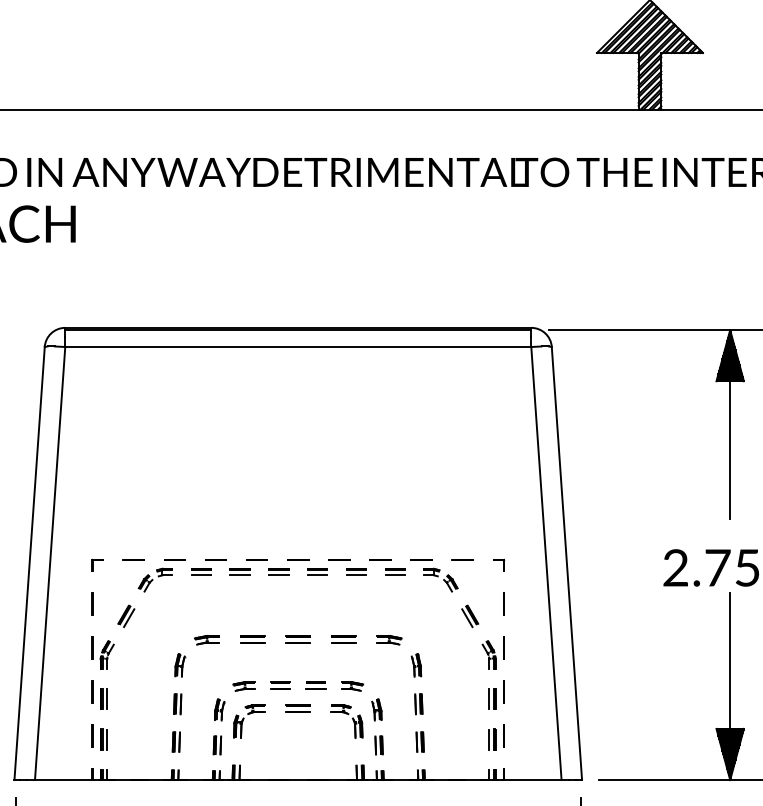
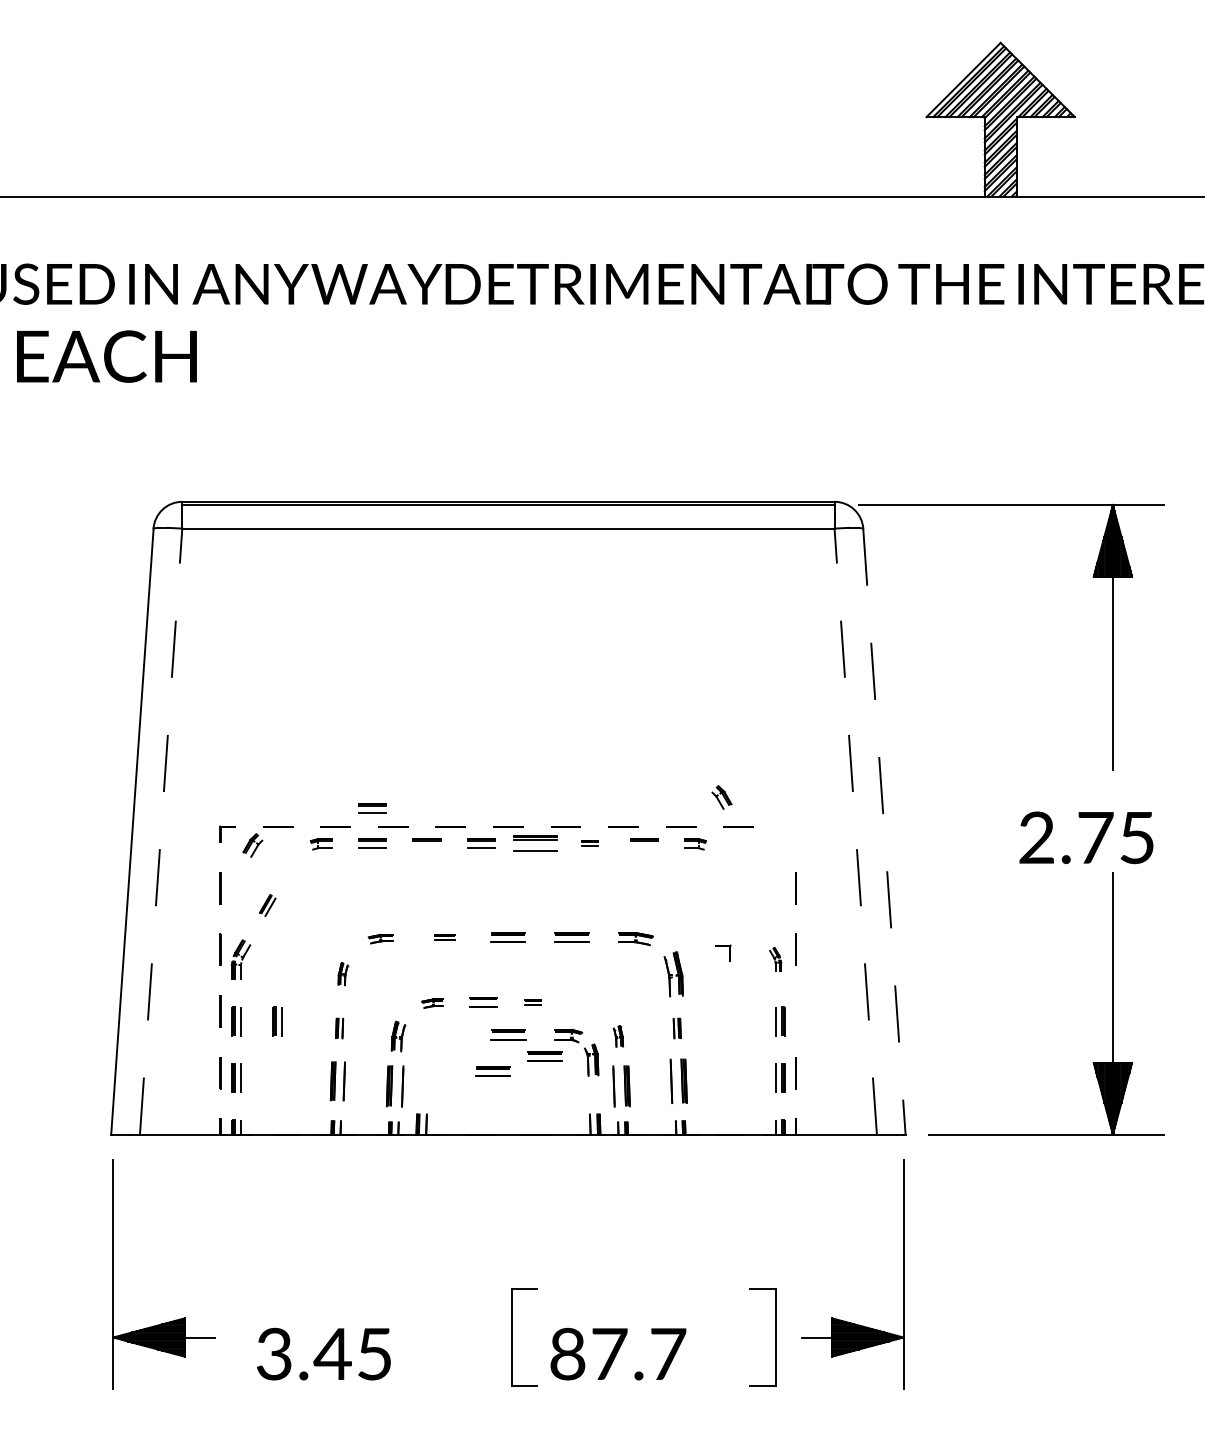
part: (201, 547) -> (372, 808), added
line: (50, 563) -> (161, 831), solid -> dashed
line: (546, 563) -> (855, 831), solid -> dashed
line: (566, 563) -> (884, 831), solid -> dashed
part: (499, 564) -> (723, 952), moved
part: (317, 572) -> (535, 843), size x1.6
part: (356, 572) -> (589, 843), size x0.6
line: (239, 575) -> (426, 848), removed
line: (394, 575) -> (643, 848), removed
part: (145, 583) -> (252, 845), moved
part: (450, 583) -> (721, 797), moved
part: (126, 616) -> (267, 905), size x0.7
part: (469, 616) -> (748, 905), removed
part: (252, 639) -> (444, 937), size x0.6
part: (206, 640) -> (380, 939), size x0.7
part: (489, 654) -> (775, 959), size x0.6
part: (180, 664) -> (343, 973), size x0.7
part: (416, 664) -> (673, 973), size x1.4
part: (316, 685) -> (533, 1002), size x0.6
part: (244, 686) -> (432, 1003), size x0.7
part: (352, 686) -> (584, 1003), removed
line: (503, 692) -> (795, 1011), removed
part: (133, 699) -> (277, 1021), added
part: (177, 704) -> (339, 1028), size x0.7
part: (419, 704) -> (677, 1028), size x0.7
part: (376, 709) -> (618, 1036), size x0.7
part: (244, 719) -> (432, 1050), removed
part: (324, 724) -> (544, 1056), added
part: (286, 734) -> (492, 1071), added
part: (176, 742) -> (337, 1081), size x1.4
part: (420, 742) -> (679, 1081), size x1.6
part: (217, 744) -> (395, 1085), size x1.6
part: (379, 744) -> (621, 1085), size x1.6

